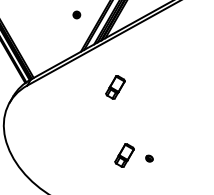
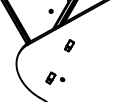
part: (134, 154) -> (55, 77), moved

